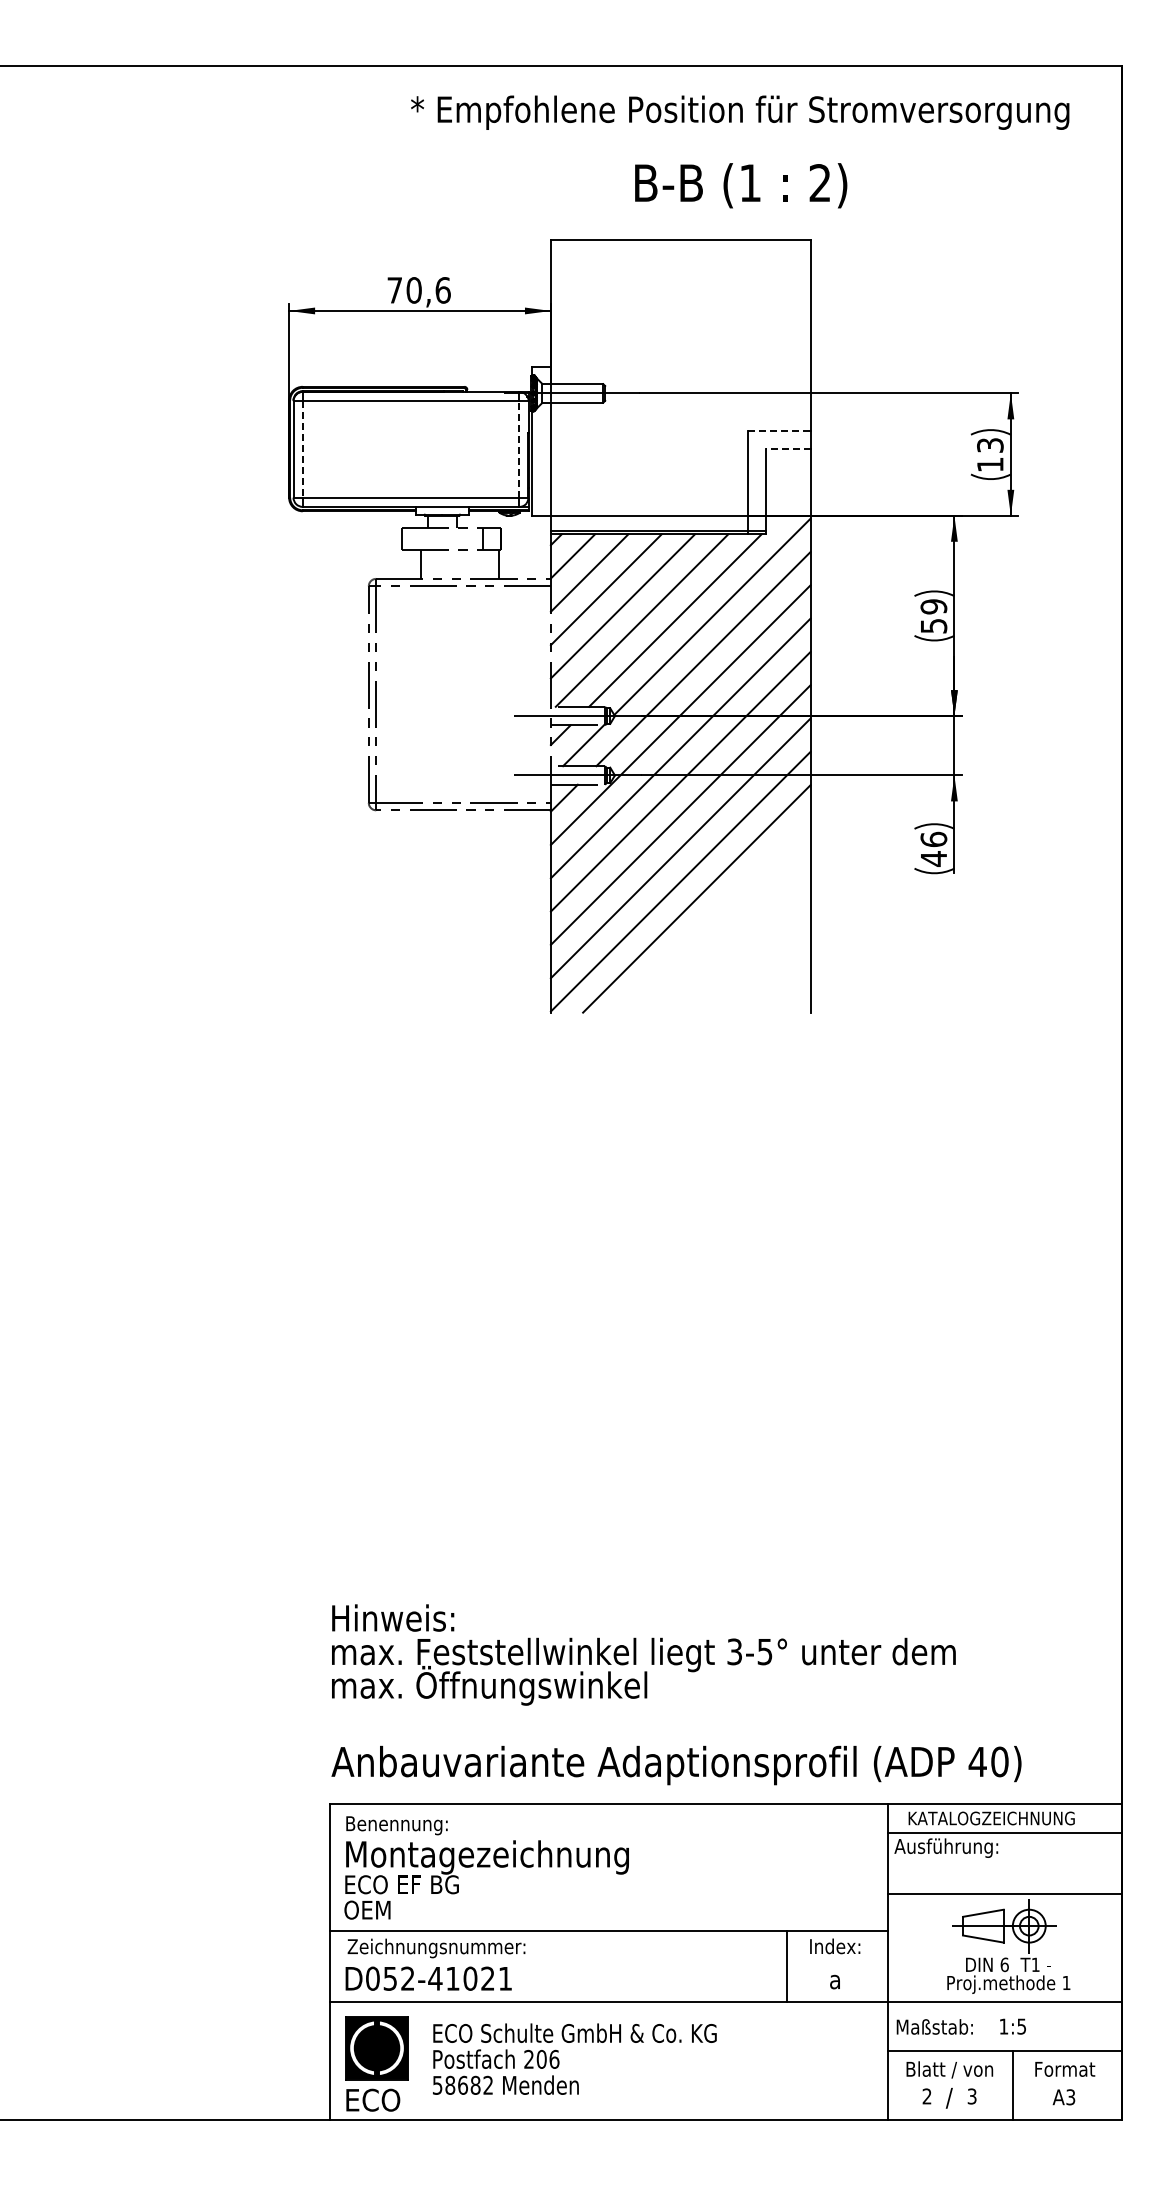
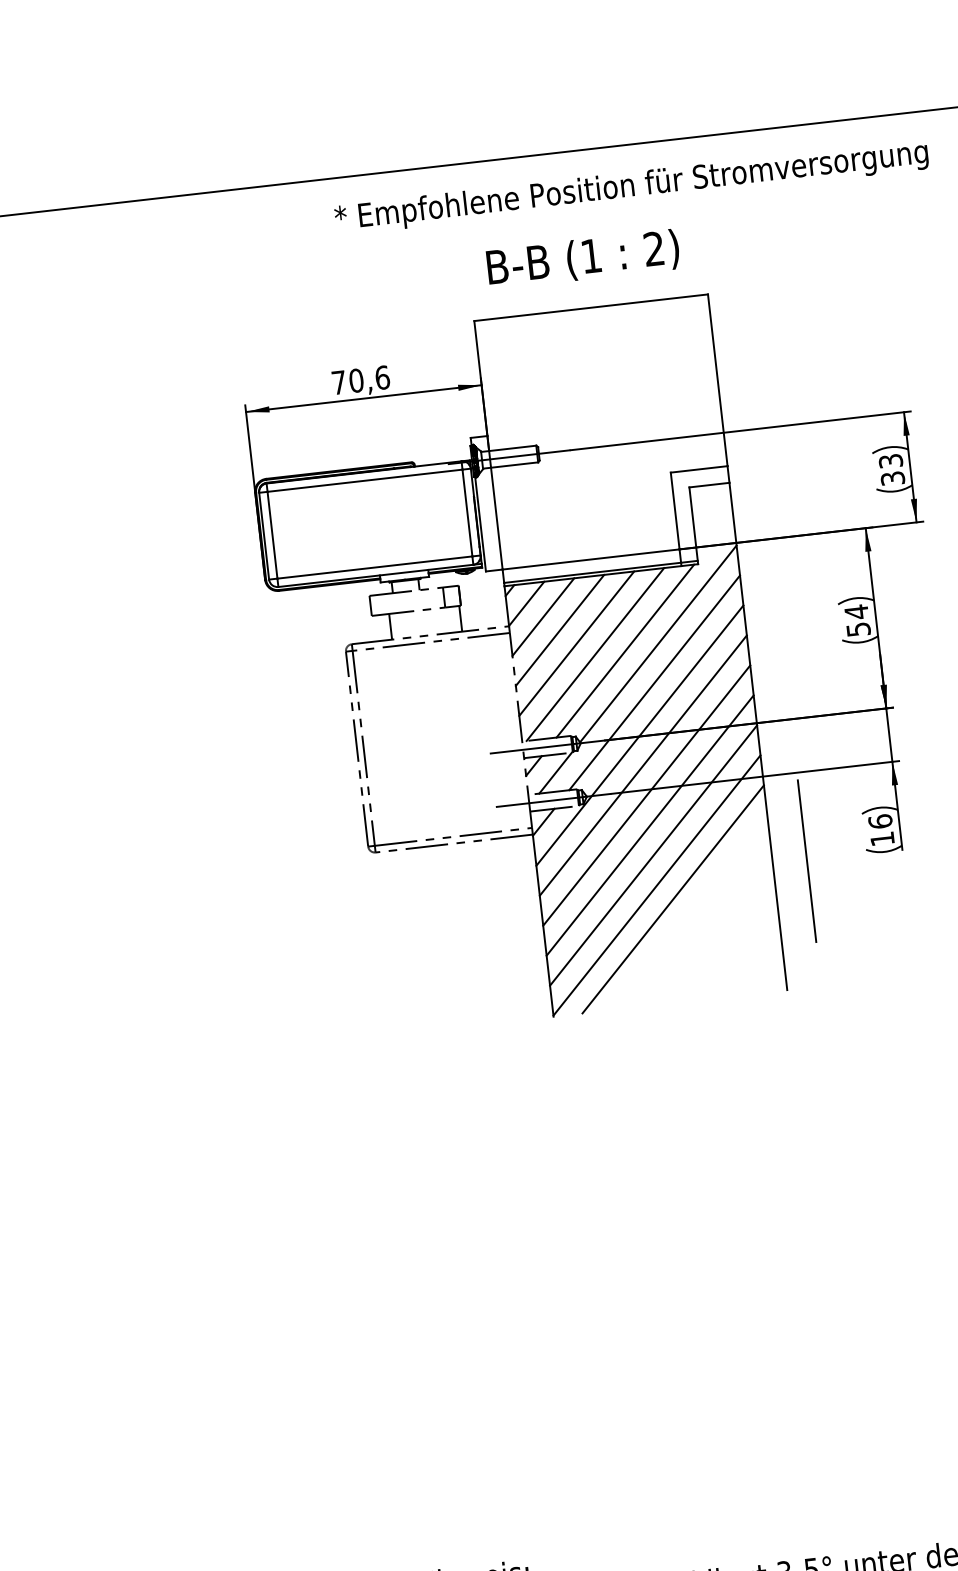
text: (741, 185) -> (583, 259), moved
line: (779, 430) -> (699, 469), dashed -> solid
line: (519, 448) -> (467, 512), dashed -> solid
line: (302, 449) -> (272, 535), dashed -> solid
line: (787, 449) -> (708, 485), dashed -> solid
text: (990, 464) -> (892, 478), 13 -> 33
text: (933, 606) -> (856, 611), 59 -> 54
text: (933, 858) -> (882, 838), 46 -> 16
line: (848, 873) -> (807, 860), added

